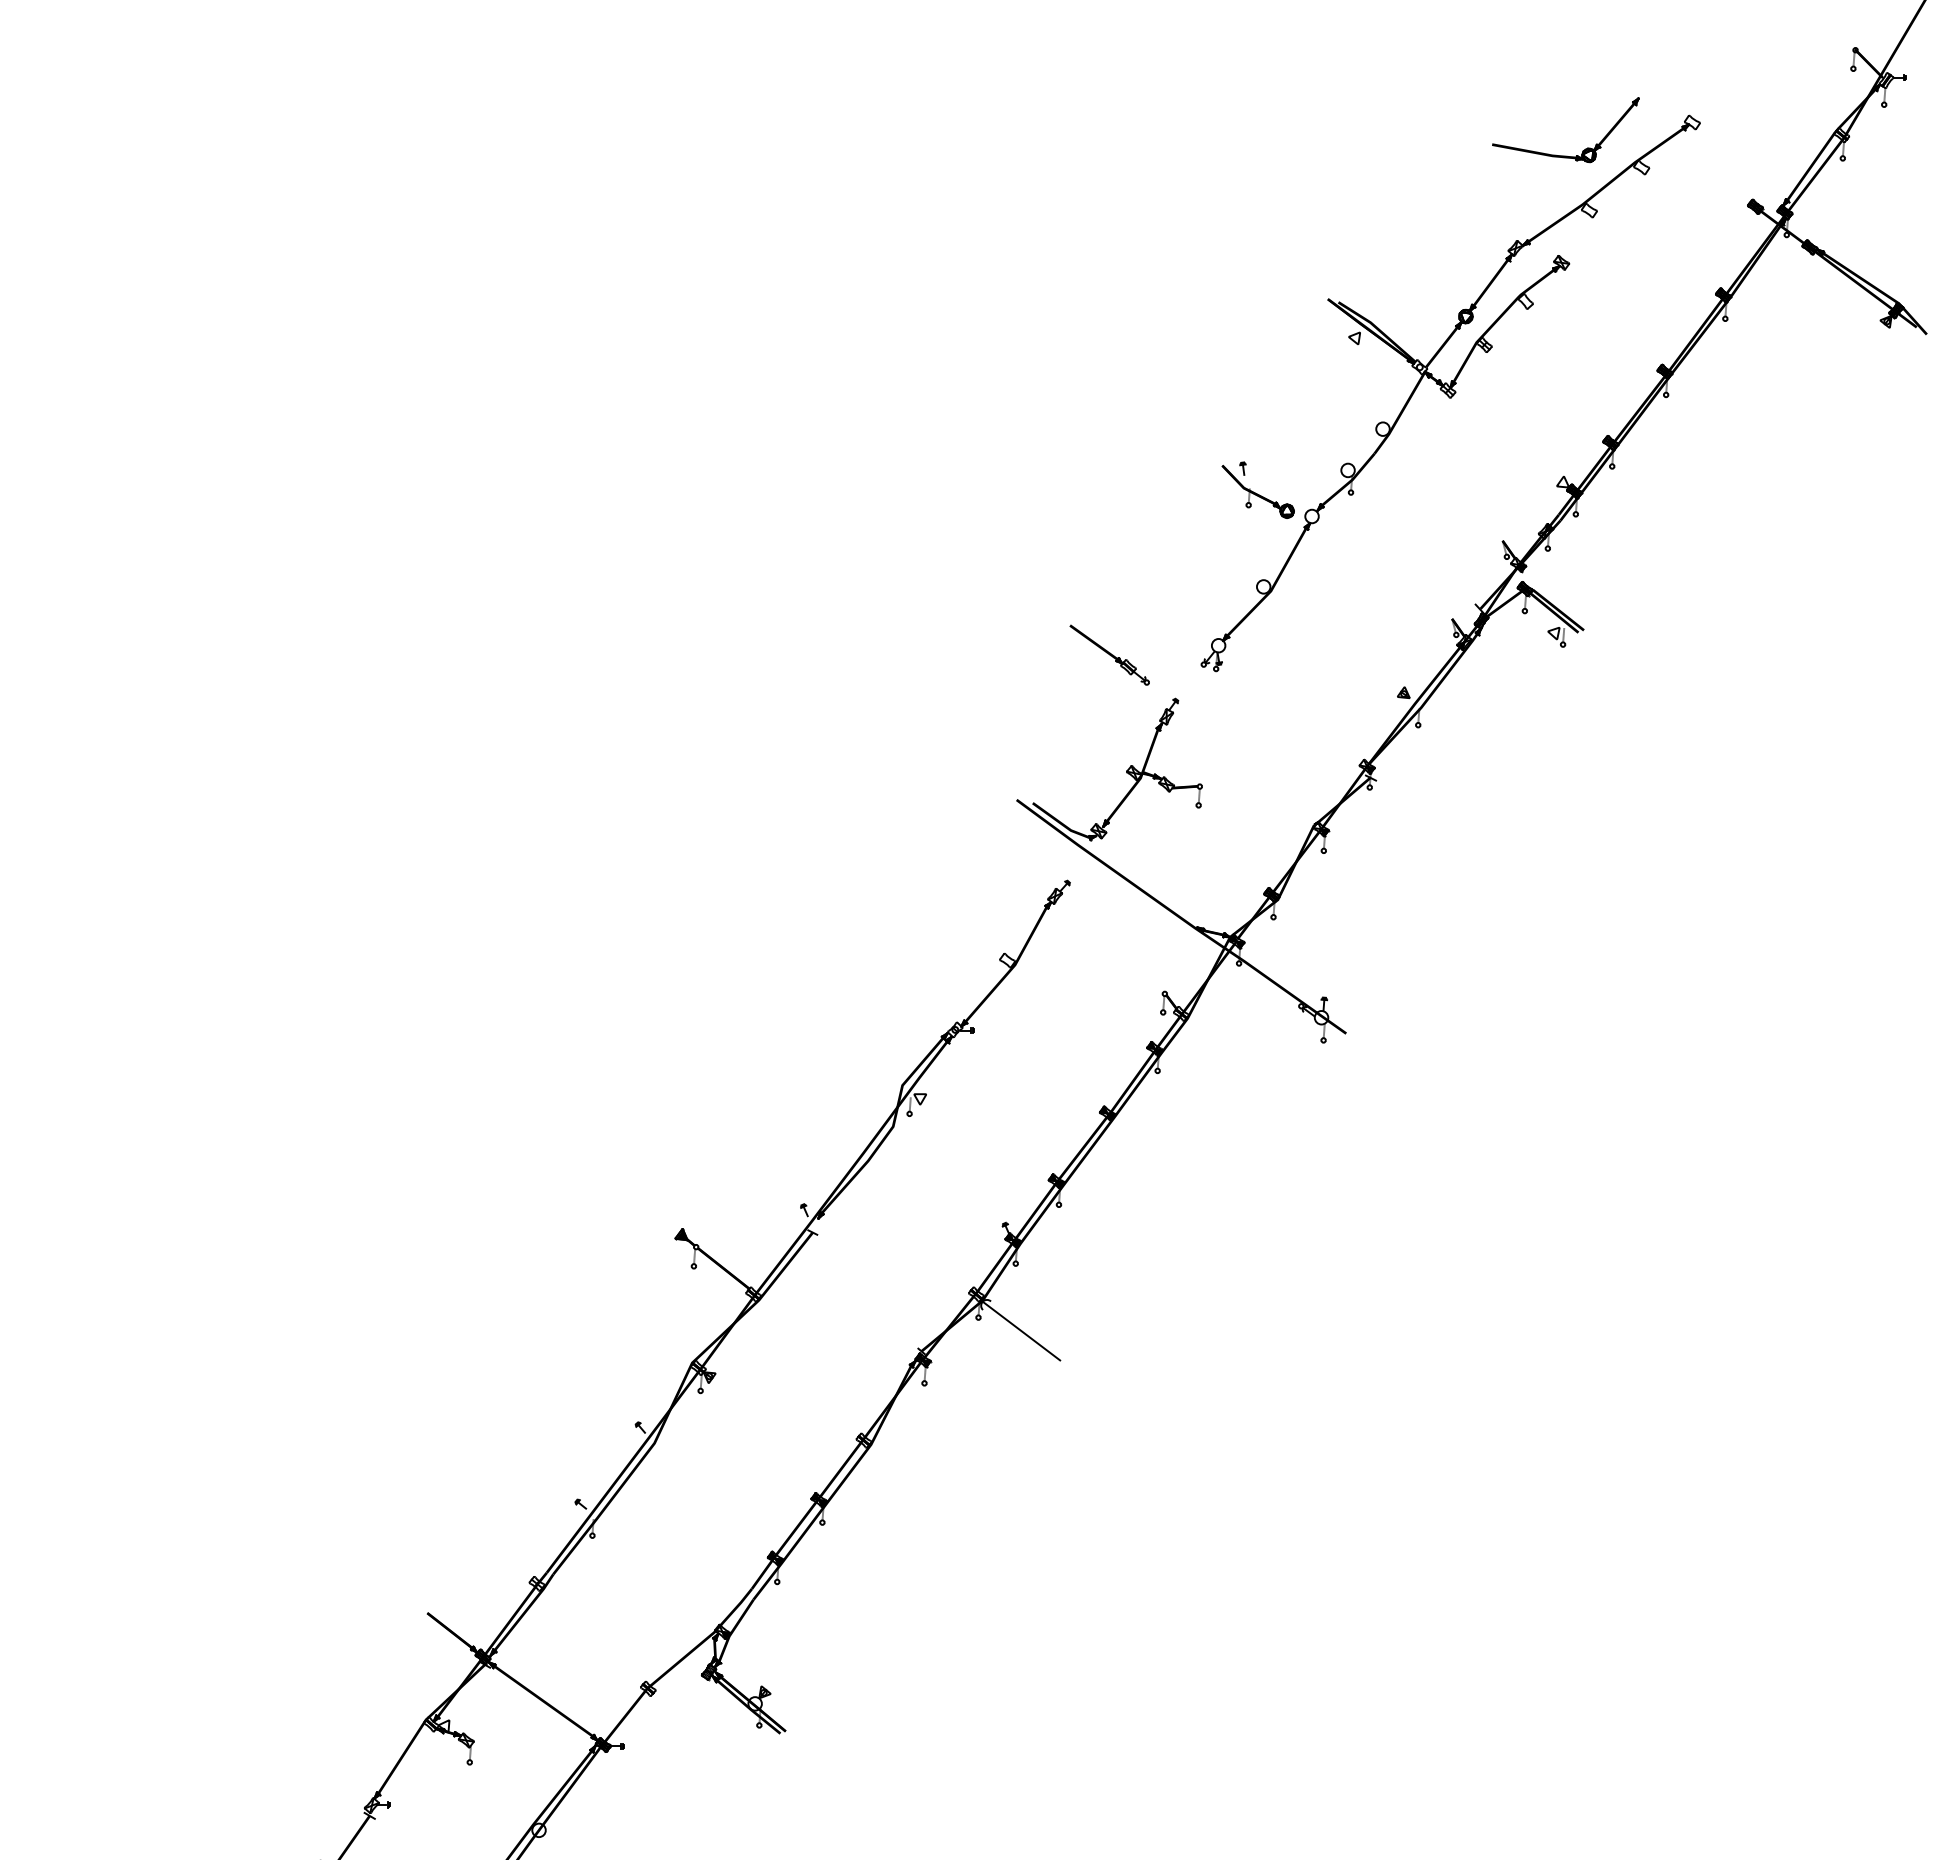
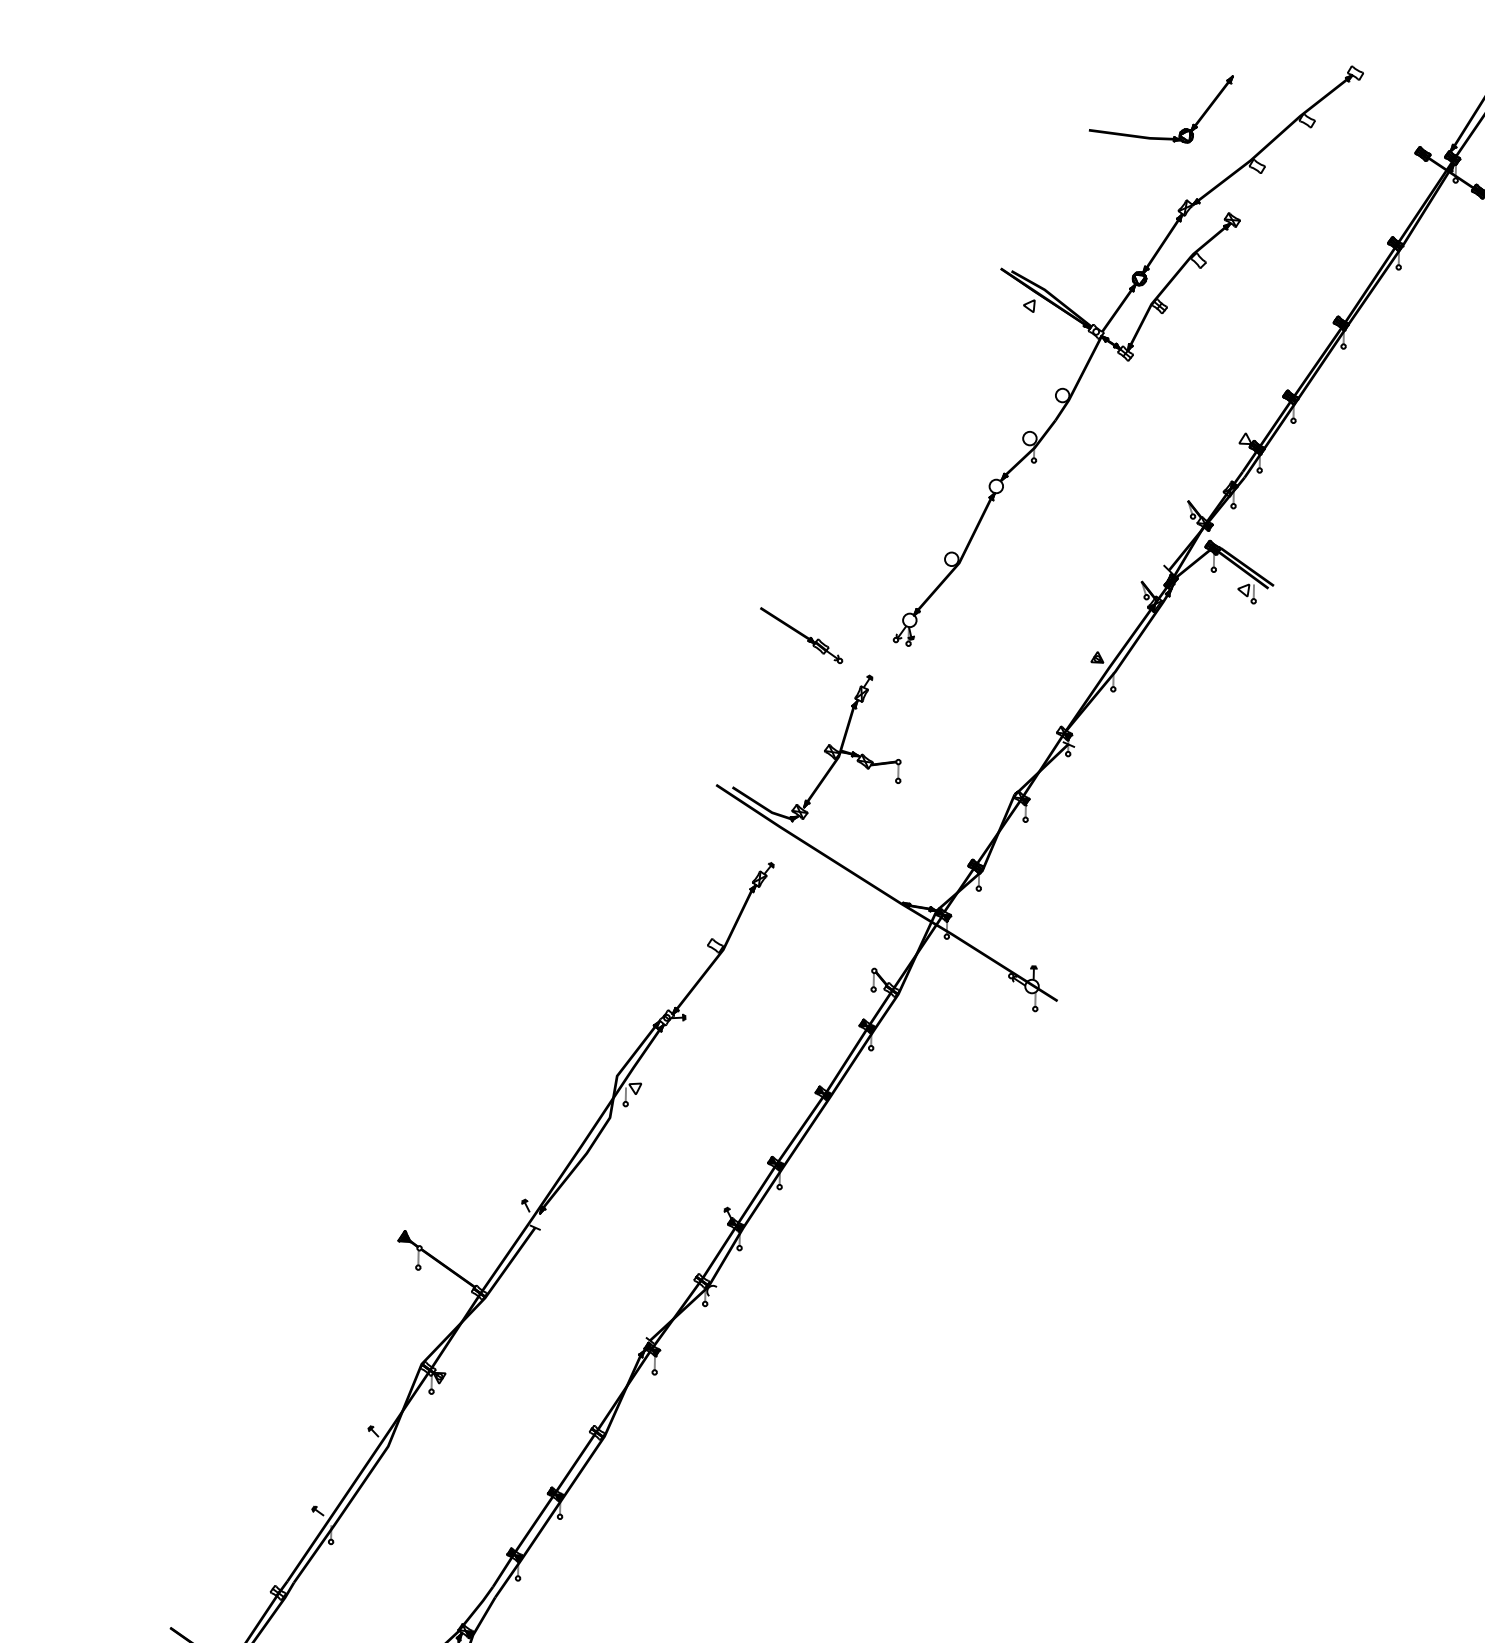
part: (1565, 155) -> (1162, 137), moved
part: (1257, 489) -> (940, 462), removed
line: (1021, 1330) -> (748, 1314), removed

